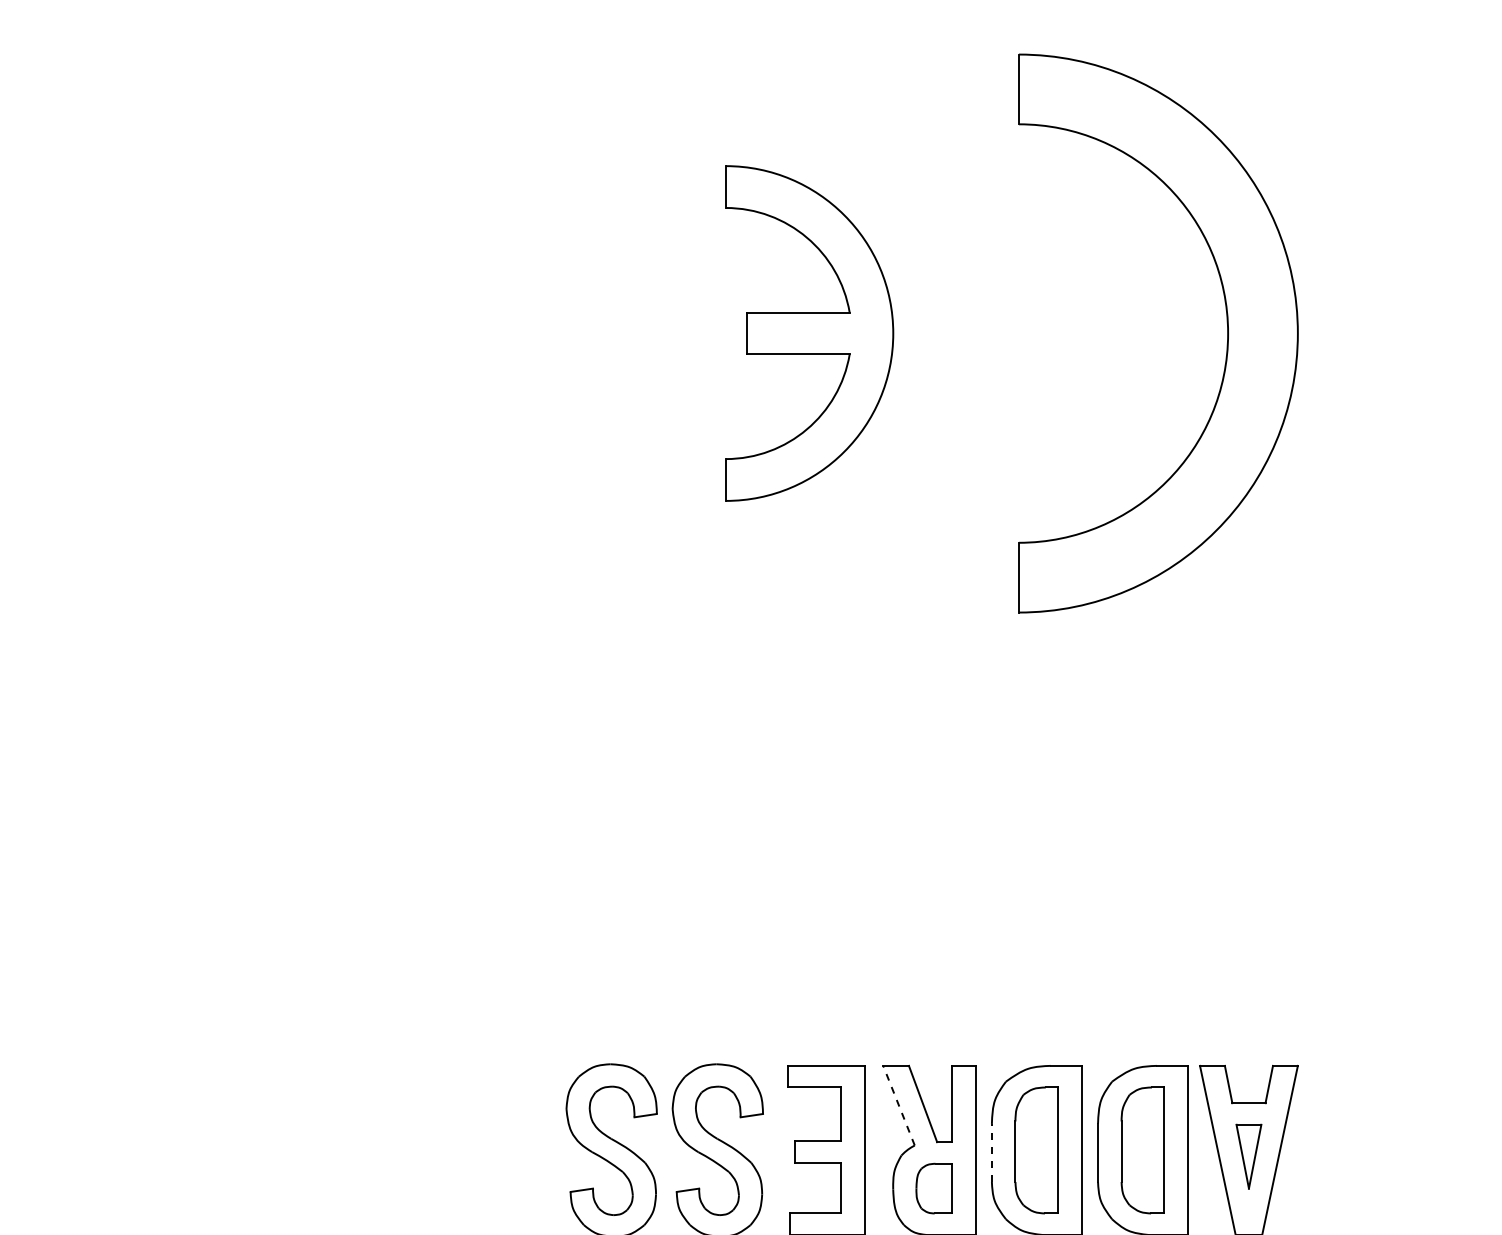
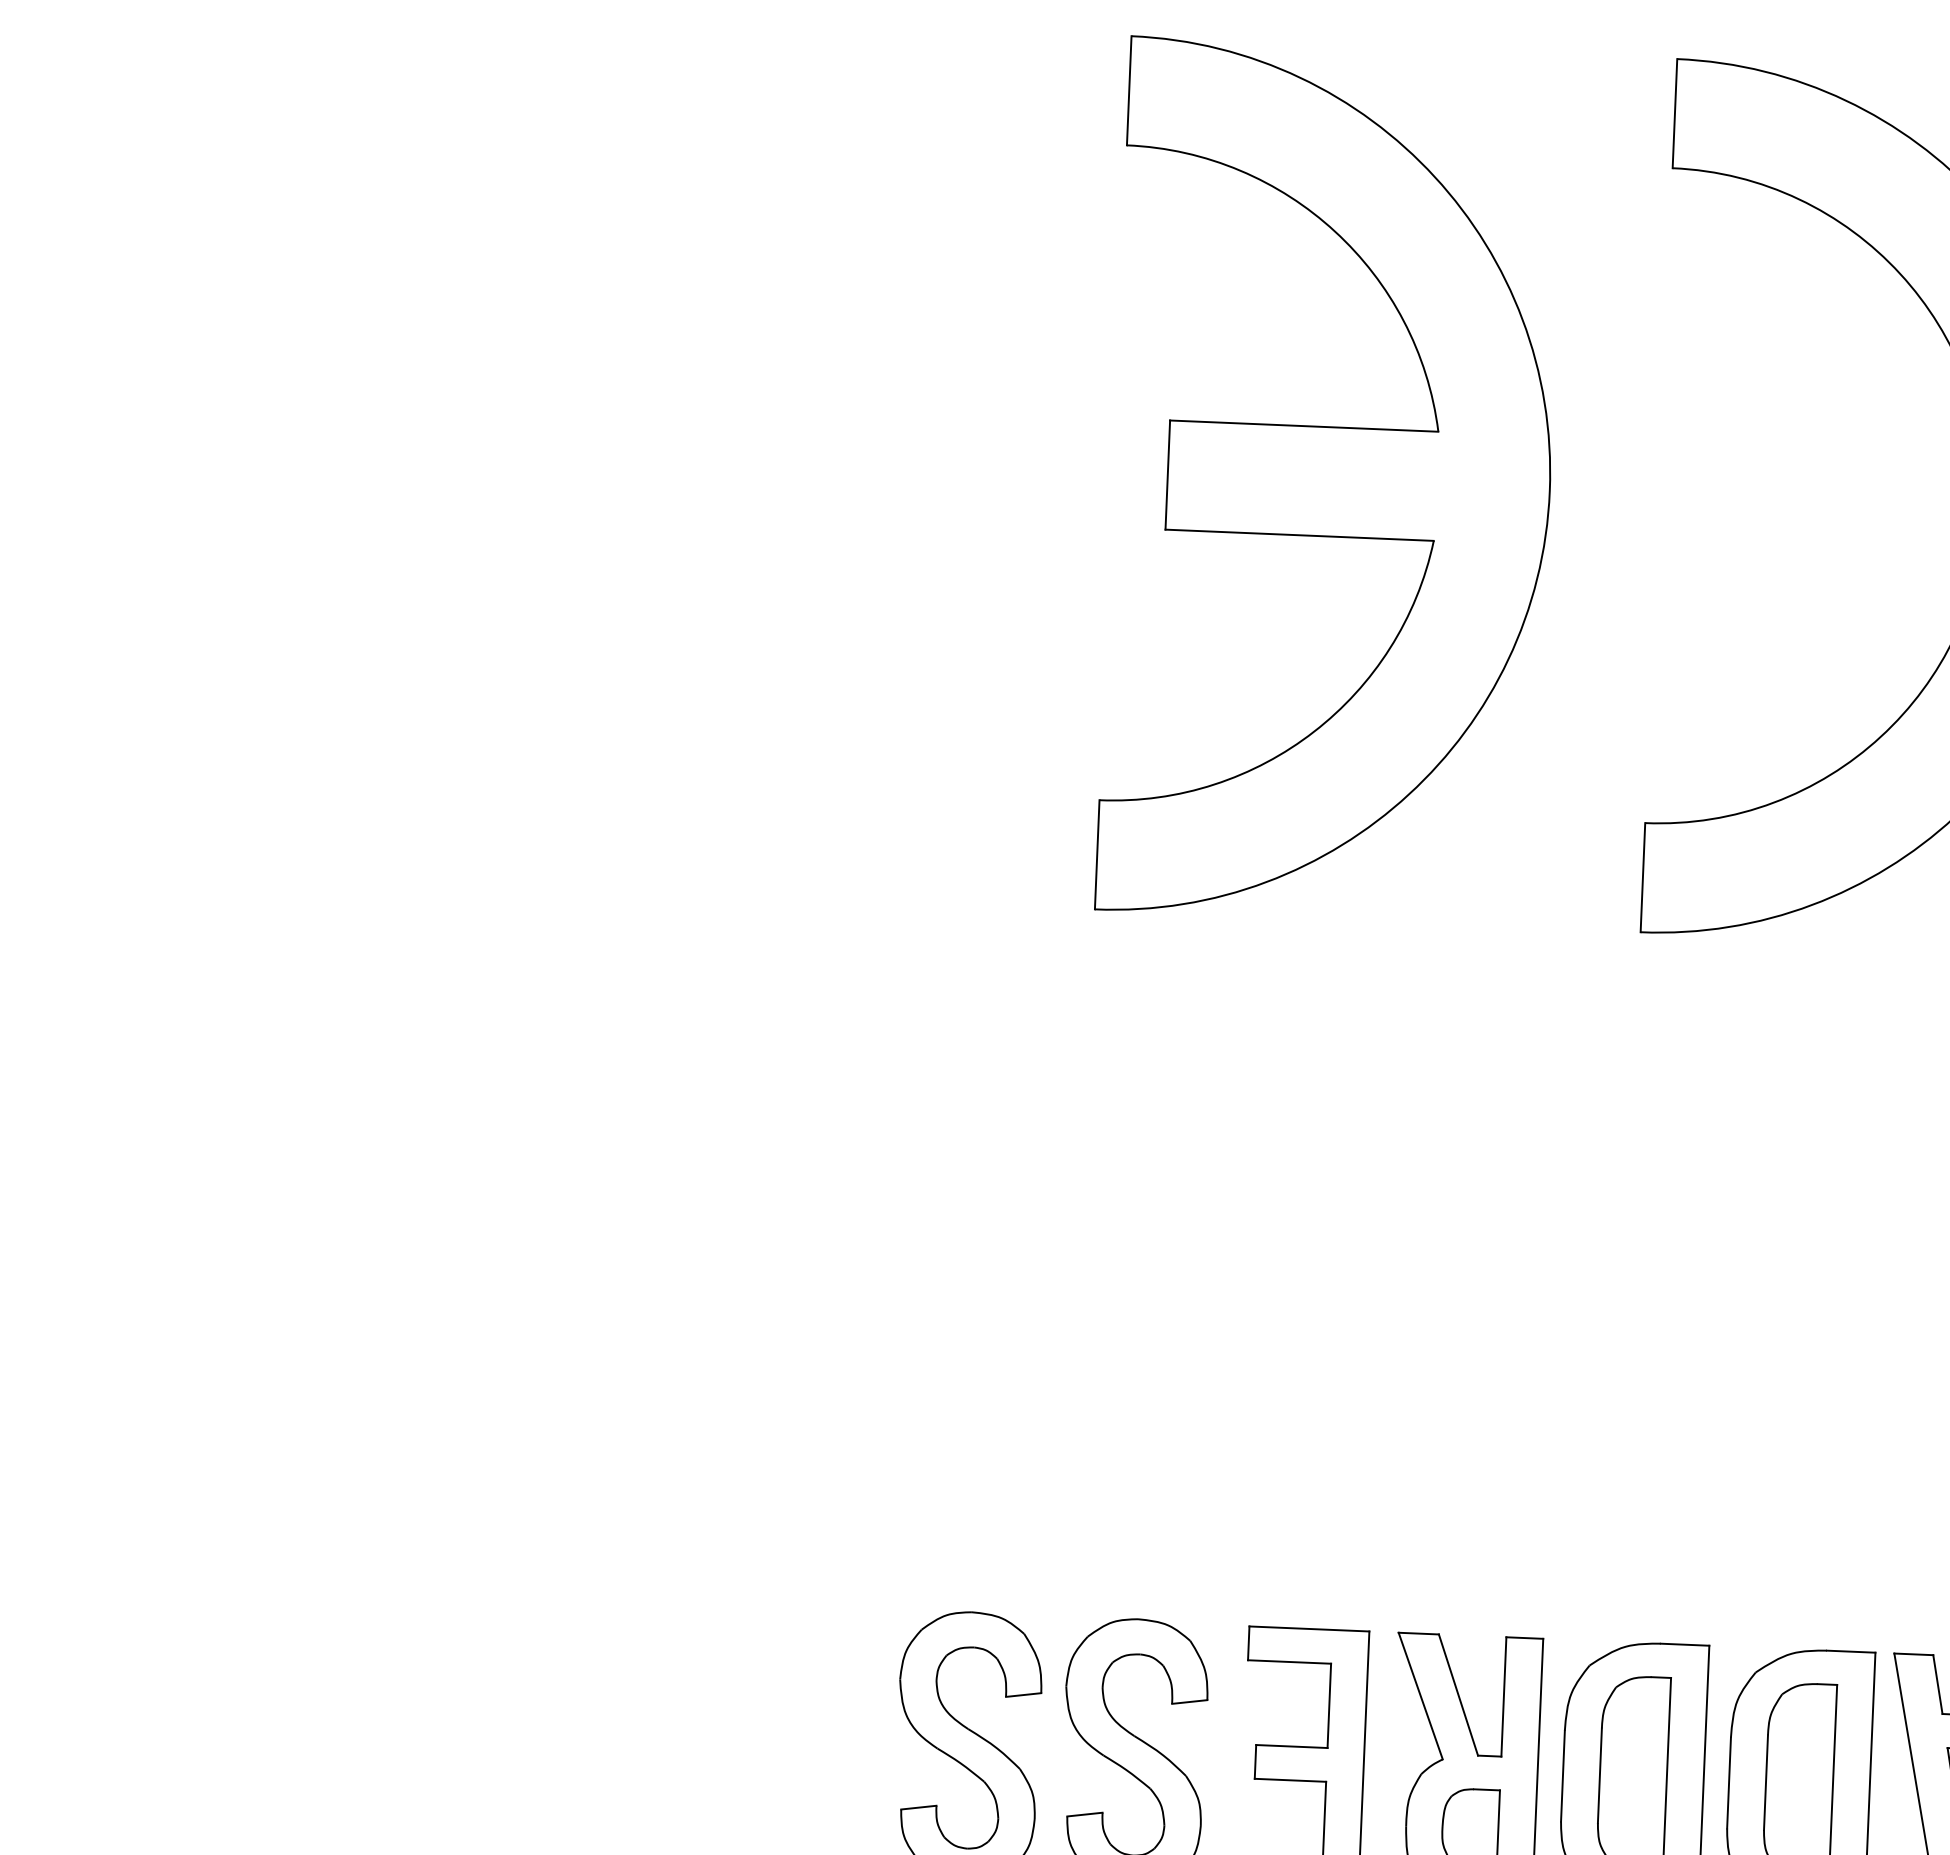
part: (809, 333) -> (1331, 481), size x1.67
line: (899, 1105) -> (1421, 1695), dashed -> solid
line: (991, 1152) -> (1562, 1775), dashed -> solid

